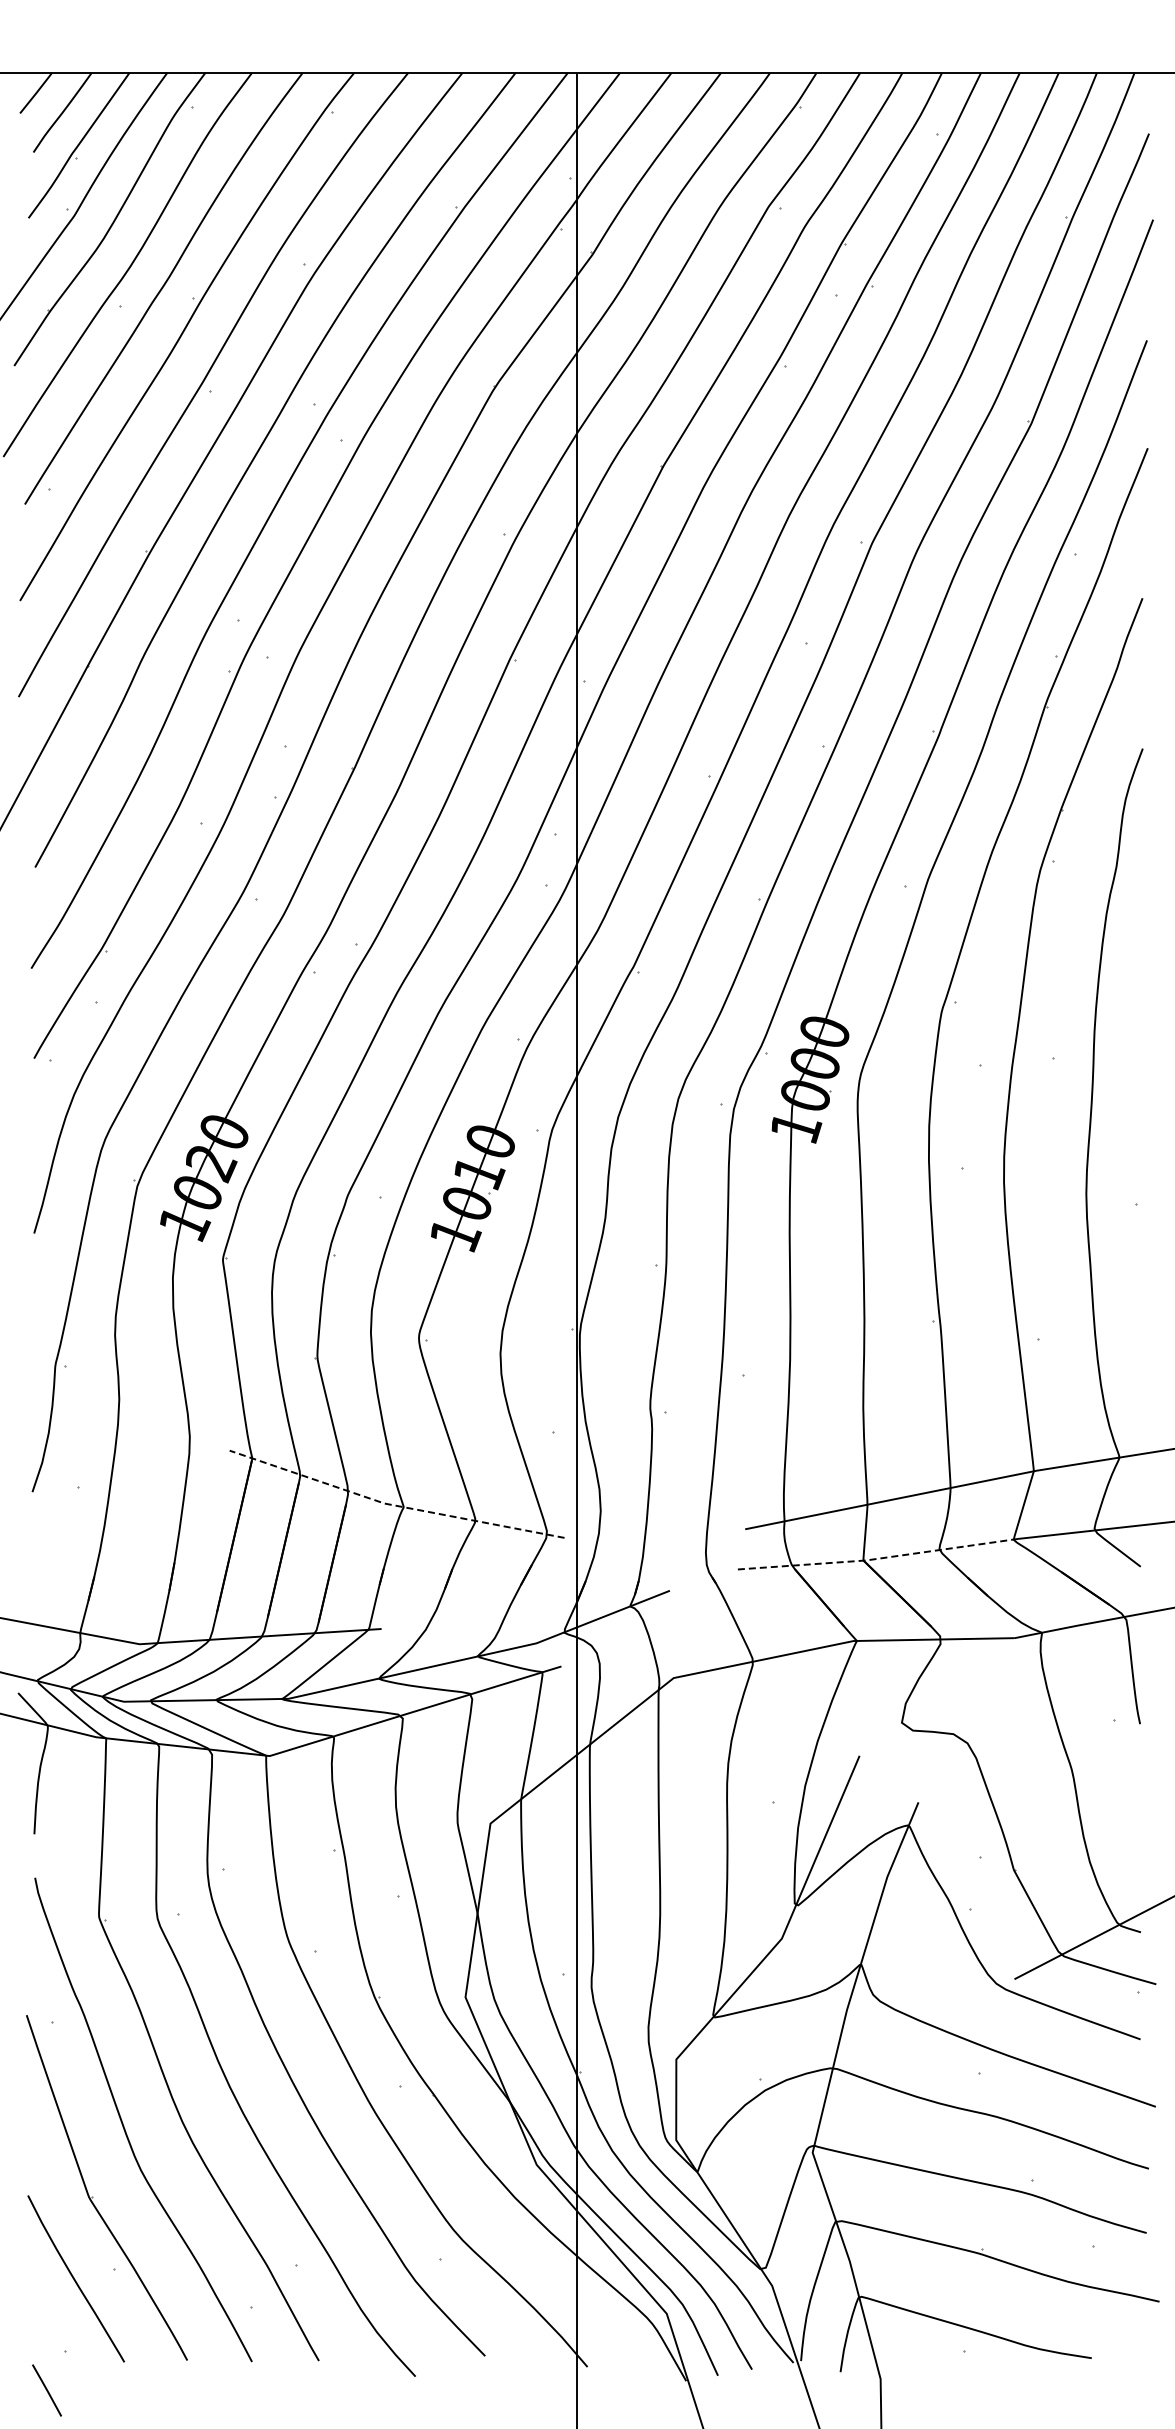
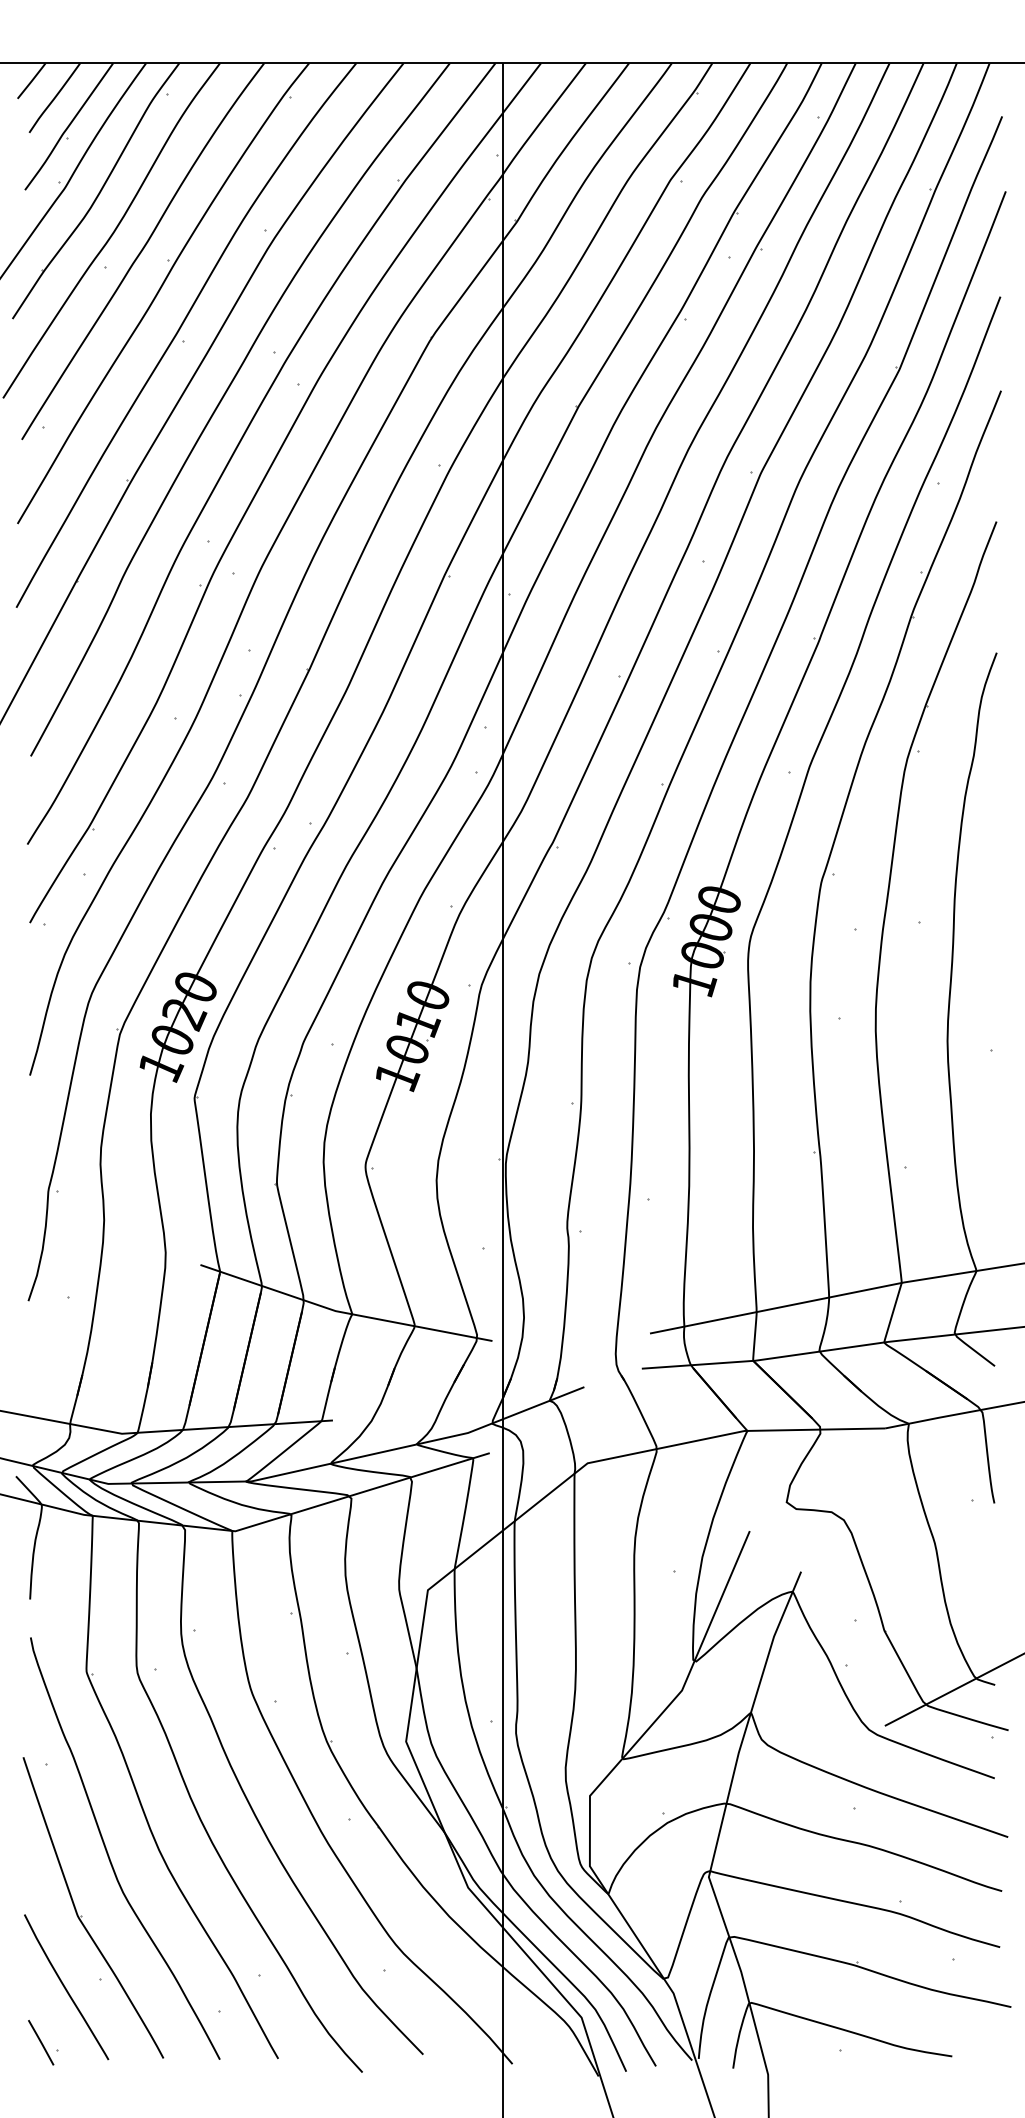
line: (393, 1505) -> (343, 1312), dashed -> solid
line: (876, 1558) -> (764, 1359), dashed -> solid
line: (46, 2390) -> (40, 2042), moved

